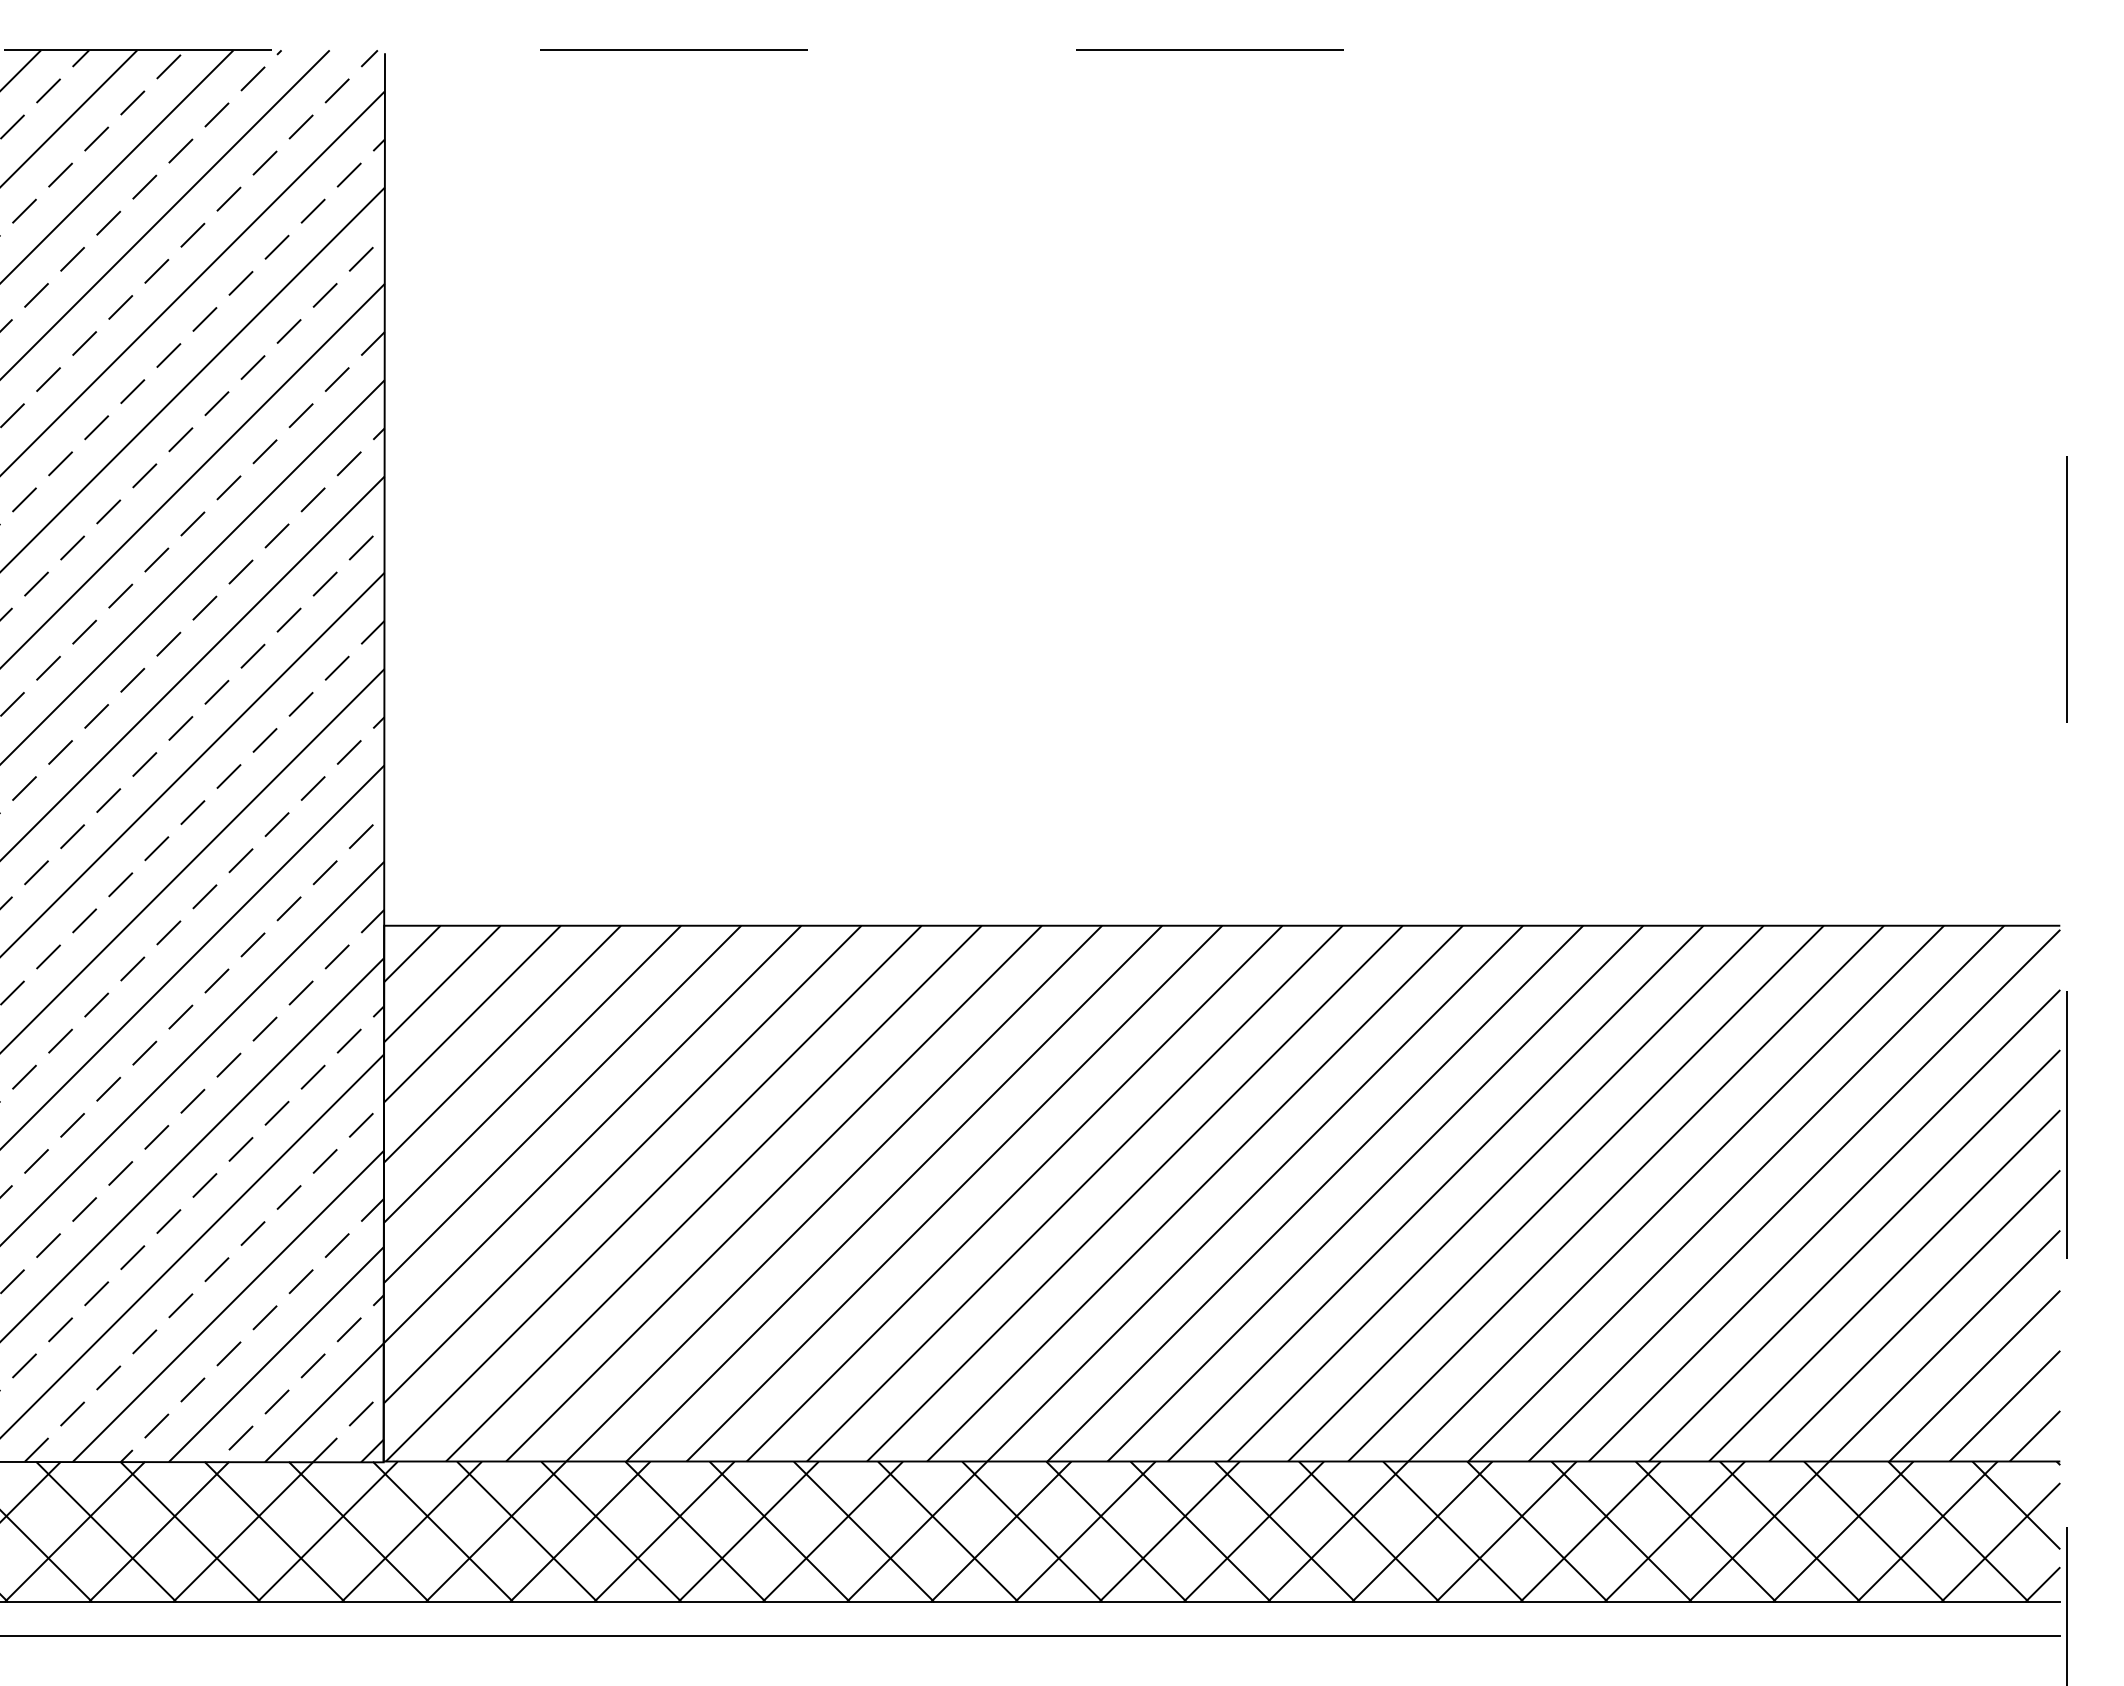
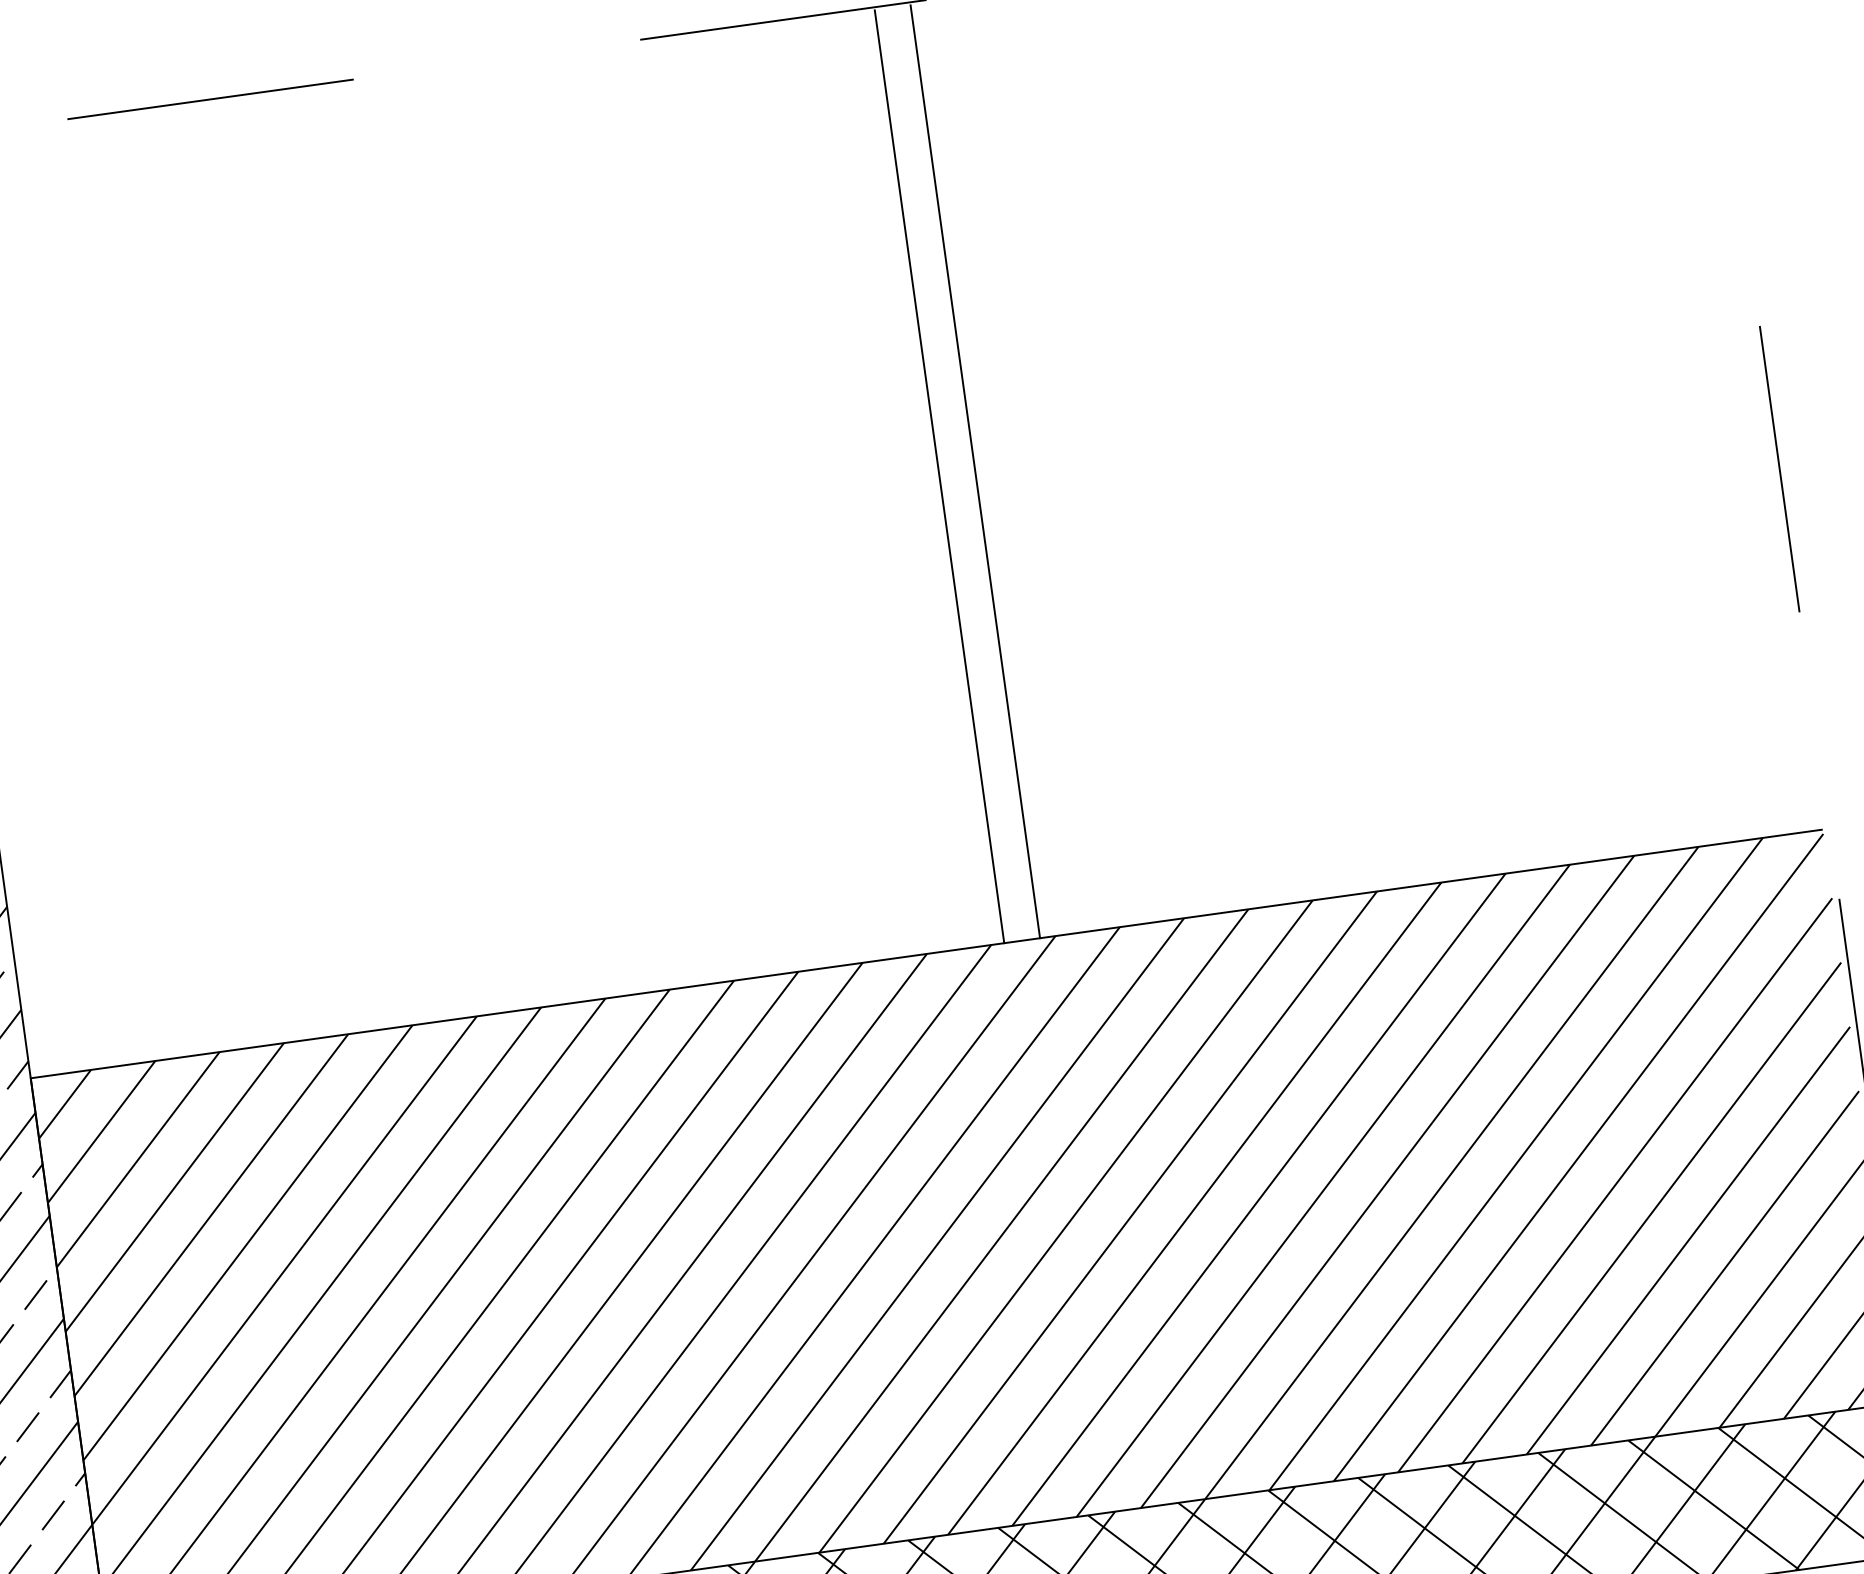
line: (1294, 489) -> (939, 476), added
line: (1328, 489) -> (975, 471), added

